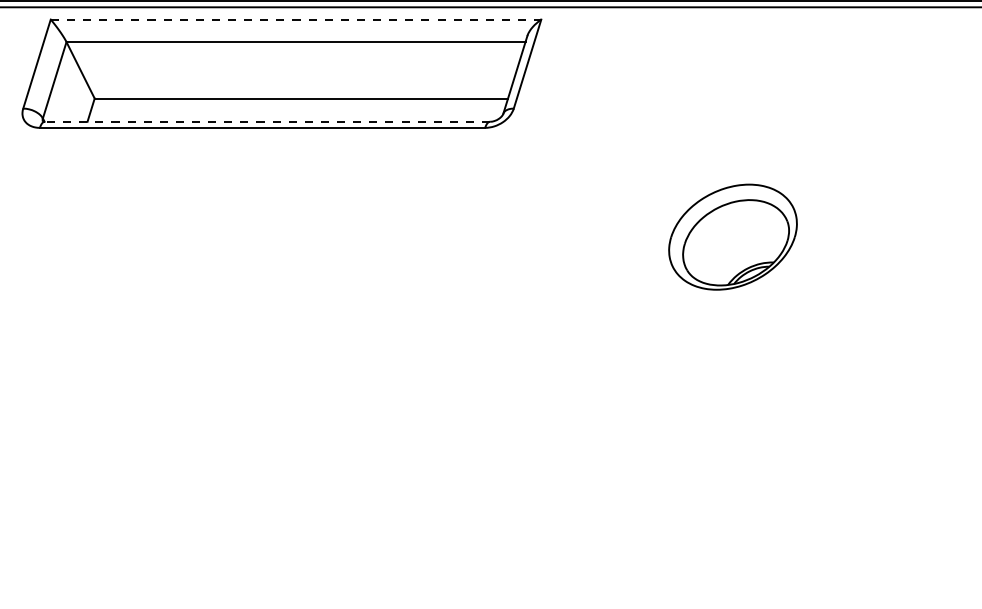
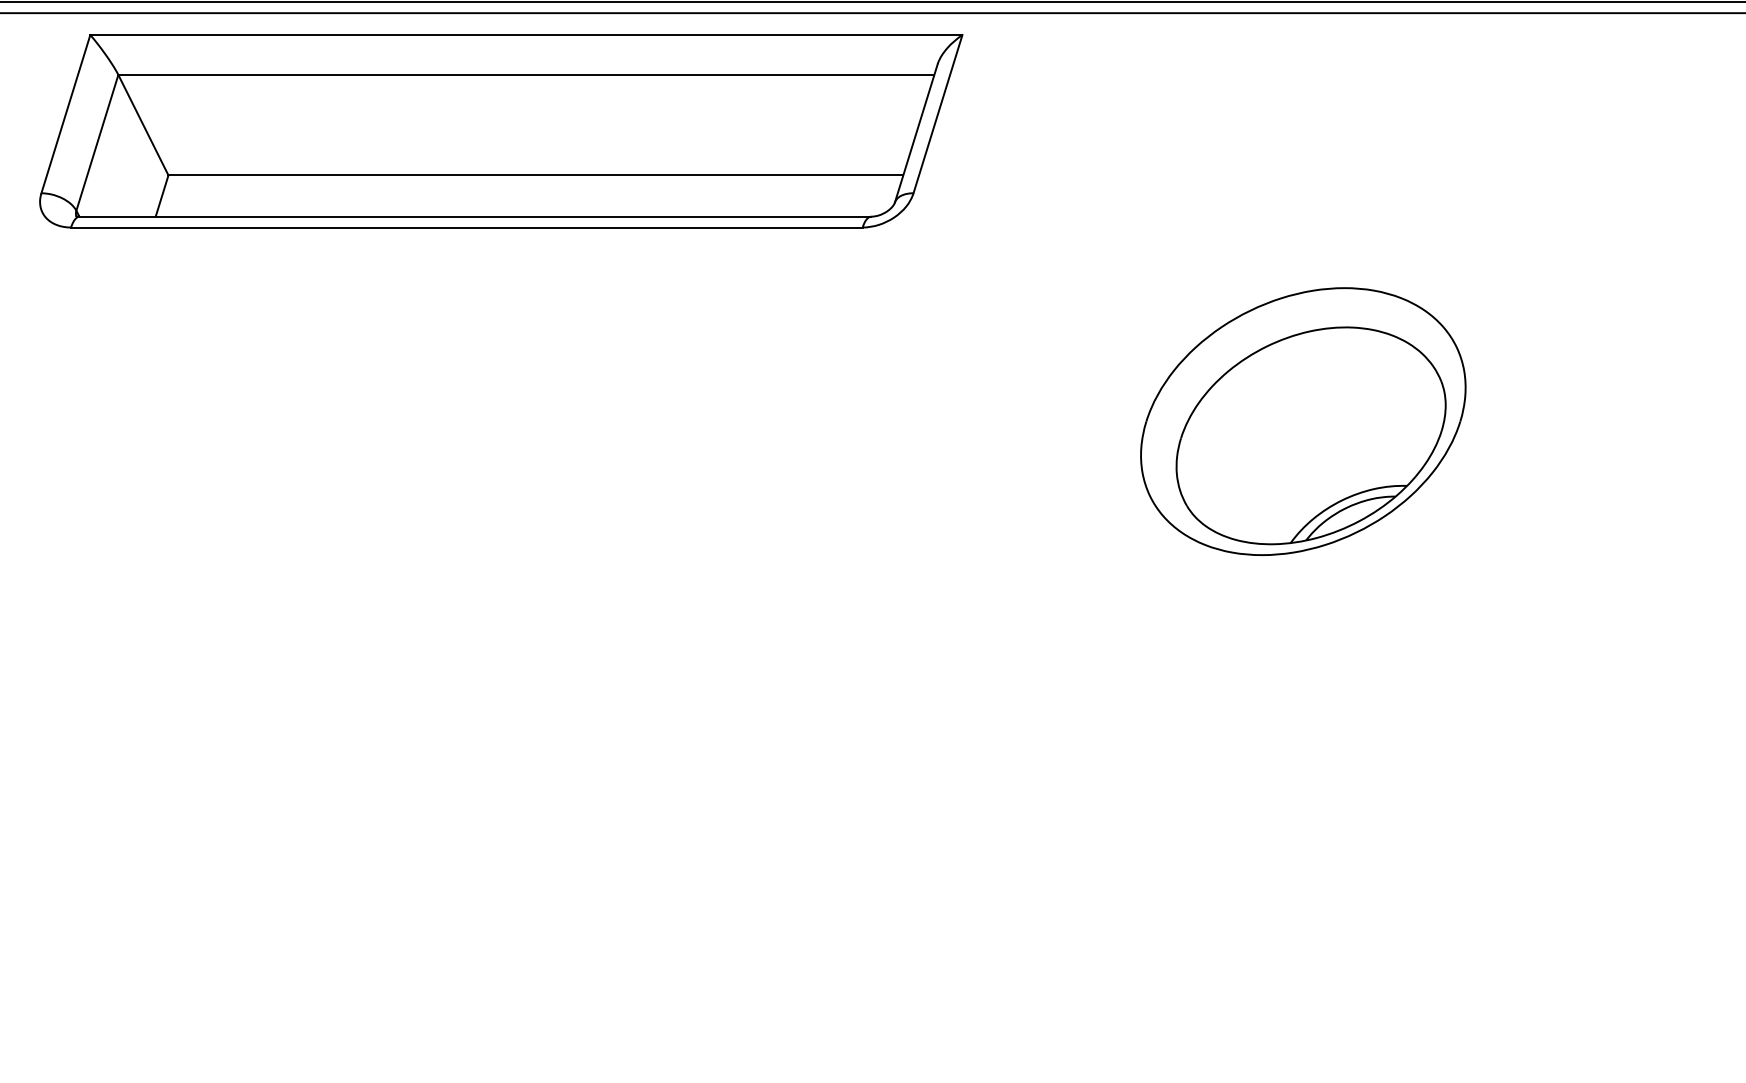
line: (296, 19) -> (527, 34), dashed -> solid
line: (267, 121) -> (475, 216), dashed -> solid
part: (732, 237) -> (1302, 422), size x1.43

